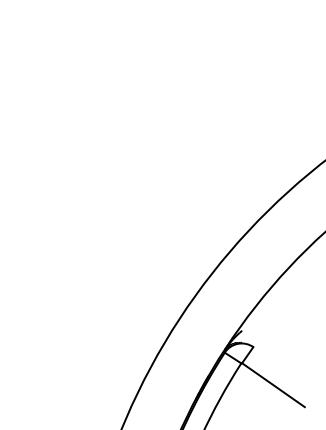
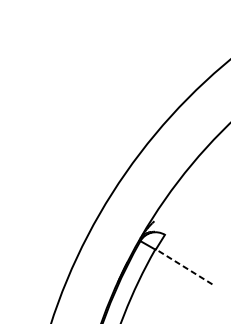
line: (273, 384) -> (184, 266), solid -> dashed

